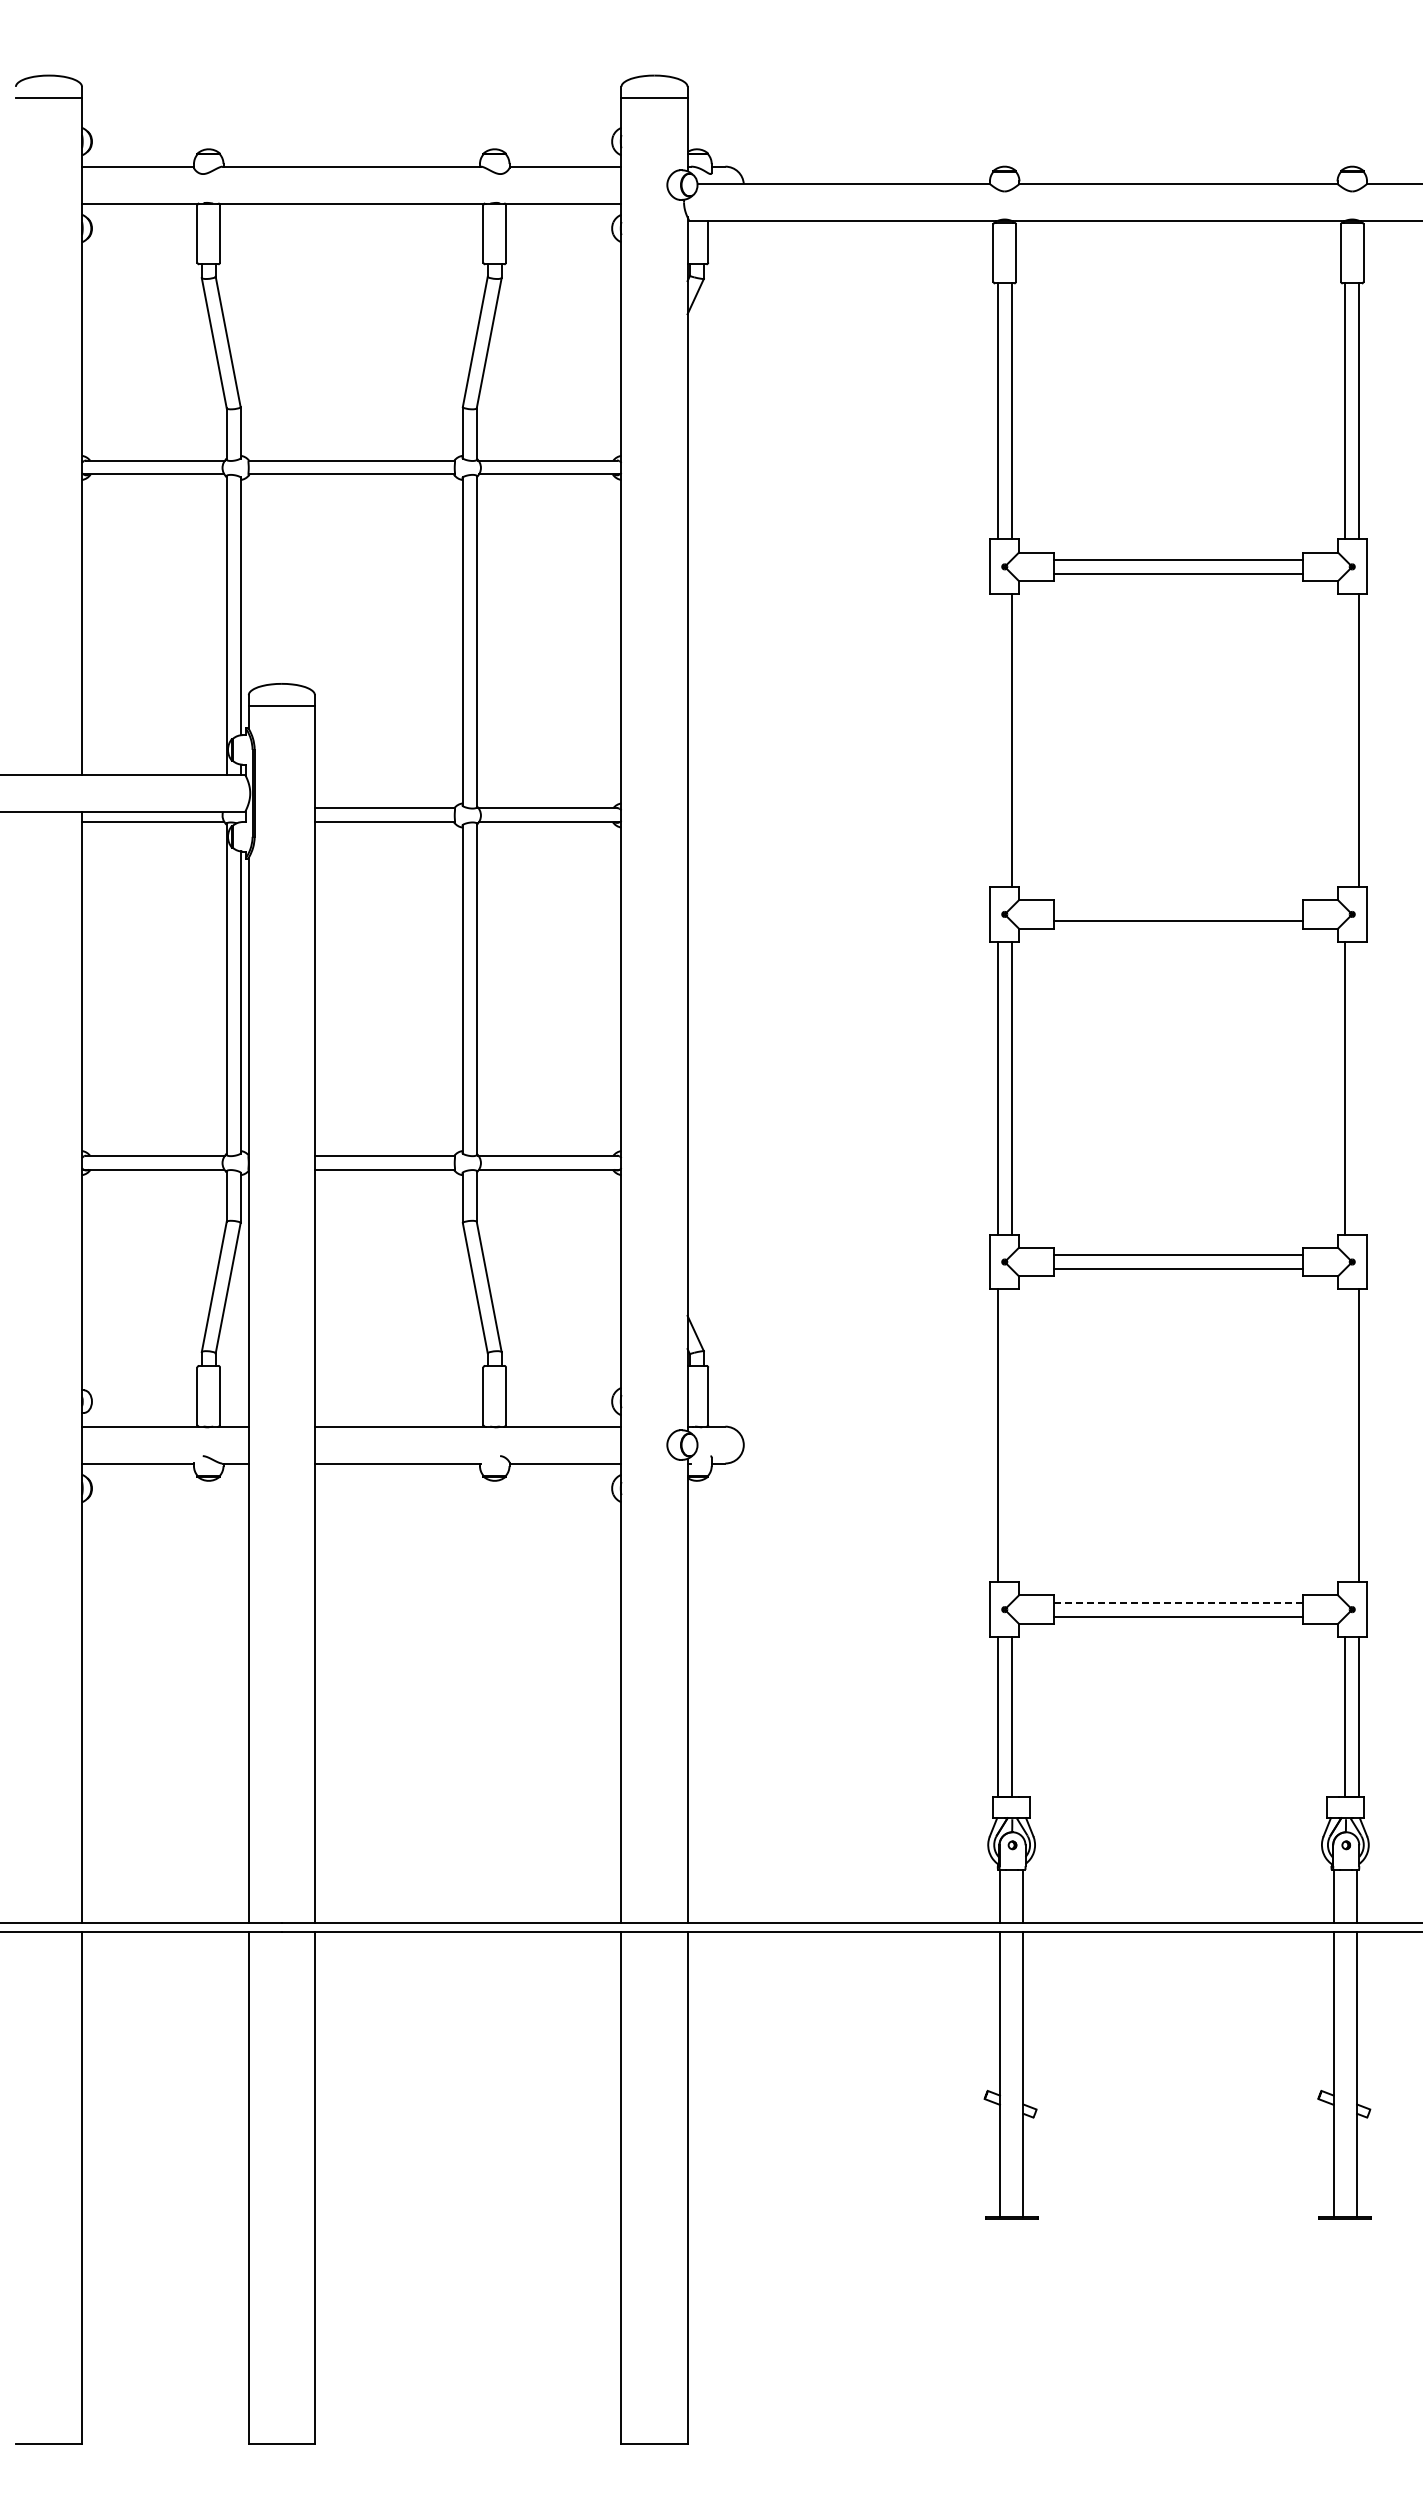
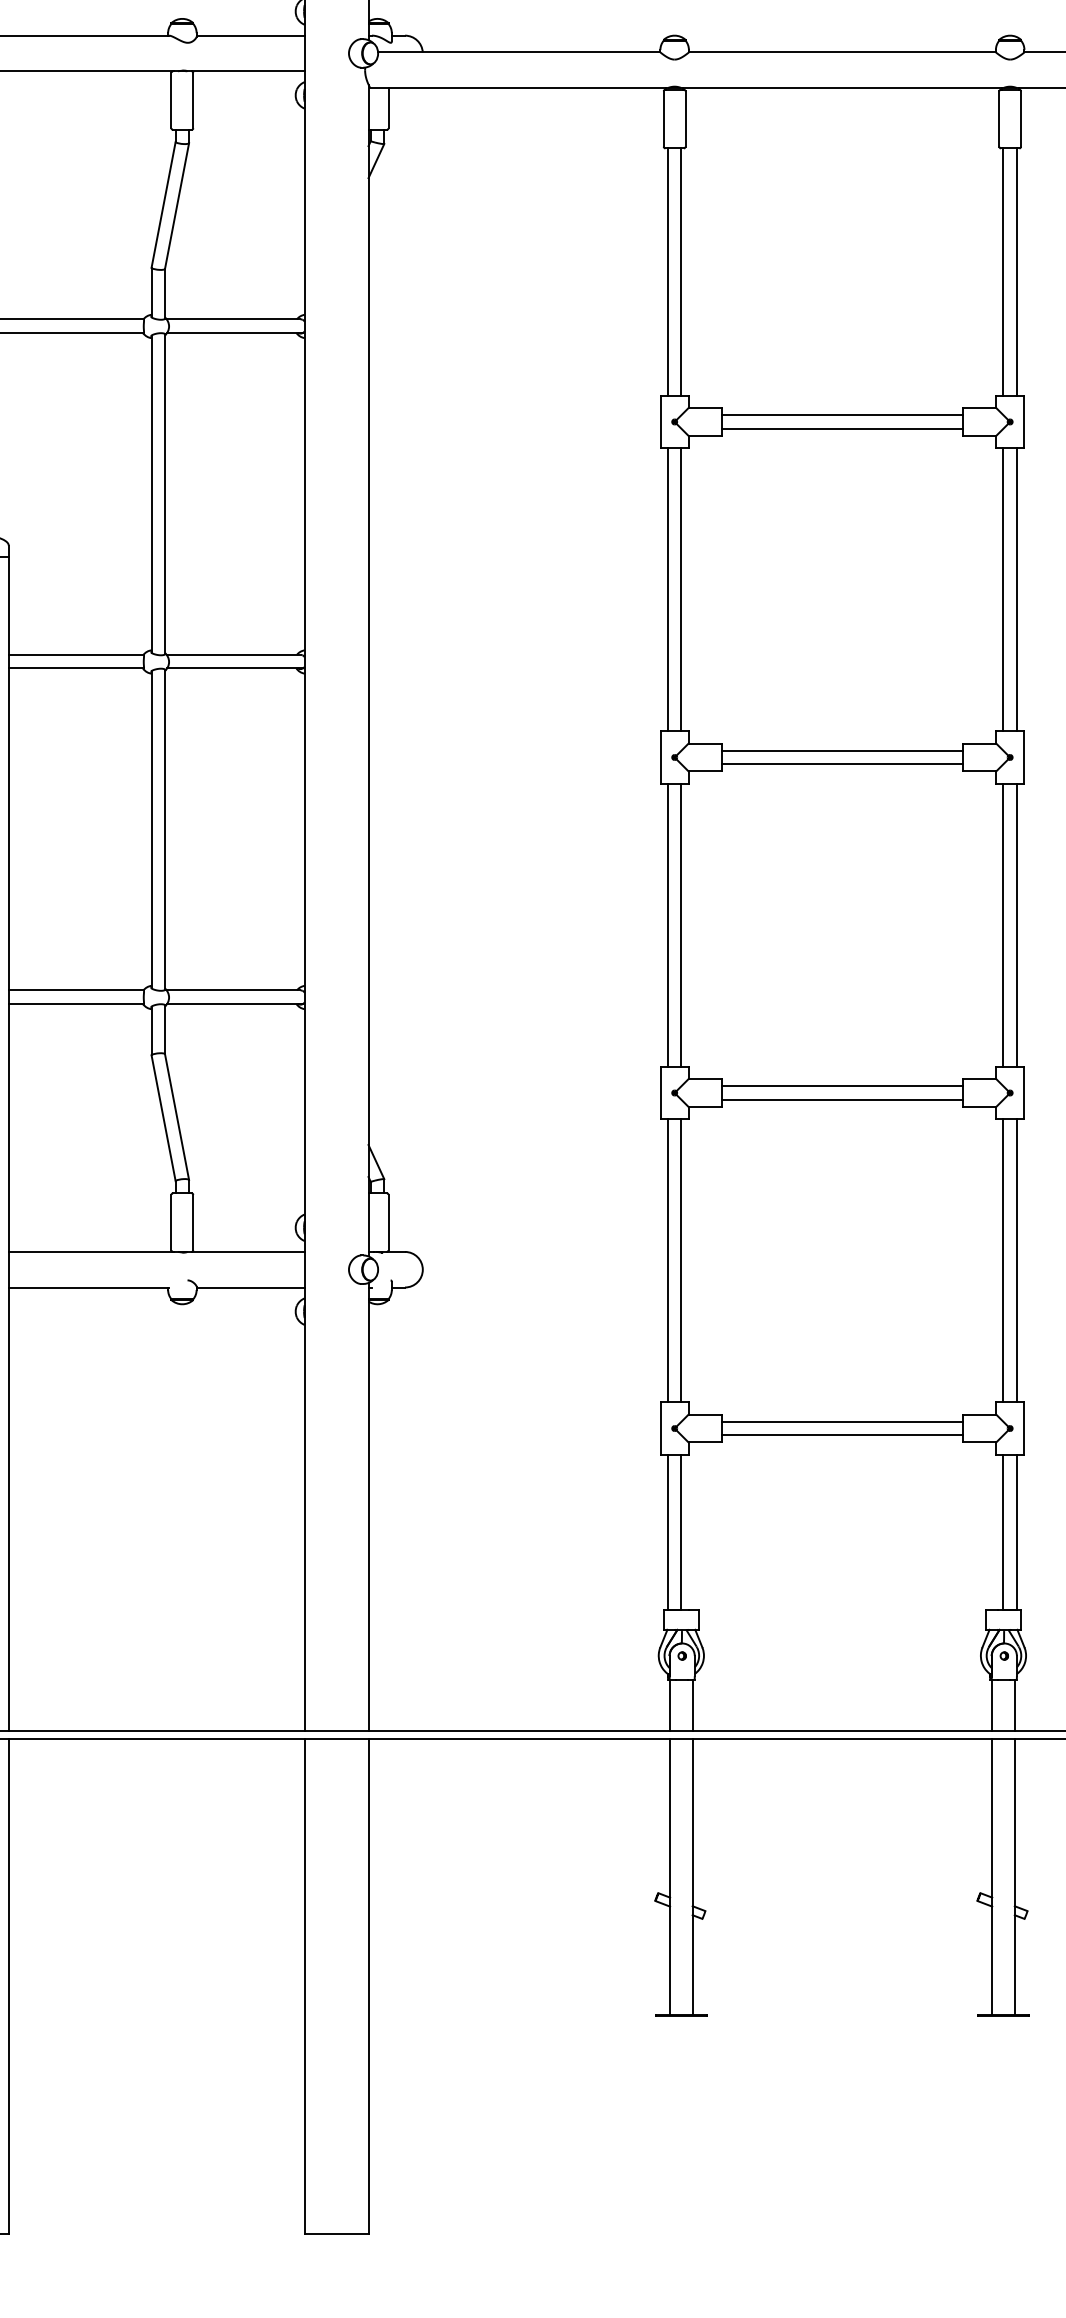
line: (997, 740) -> (667, 589), added
line: (1345, 740) -> (1003, 589), added
line: (1178, 907) -> (842, 750), added
line: (1359, 1087) -> (1017, 924), added
line: (1011, 1435) -> (681, 1260), added
line: (1345, 1435) -> (1003, 1260), added
line: (1178, 1602) -> (842, 1421), dashed -> solid

